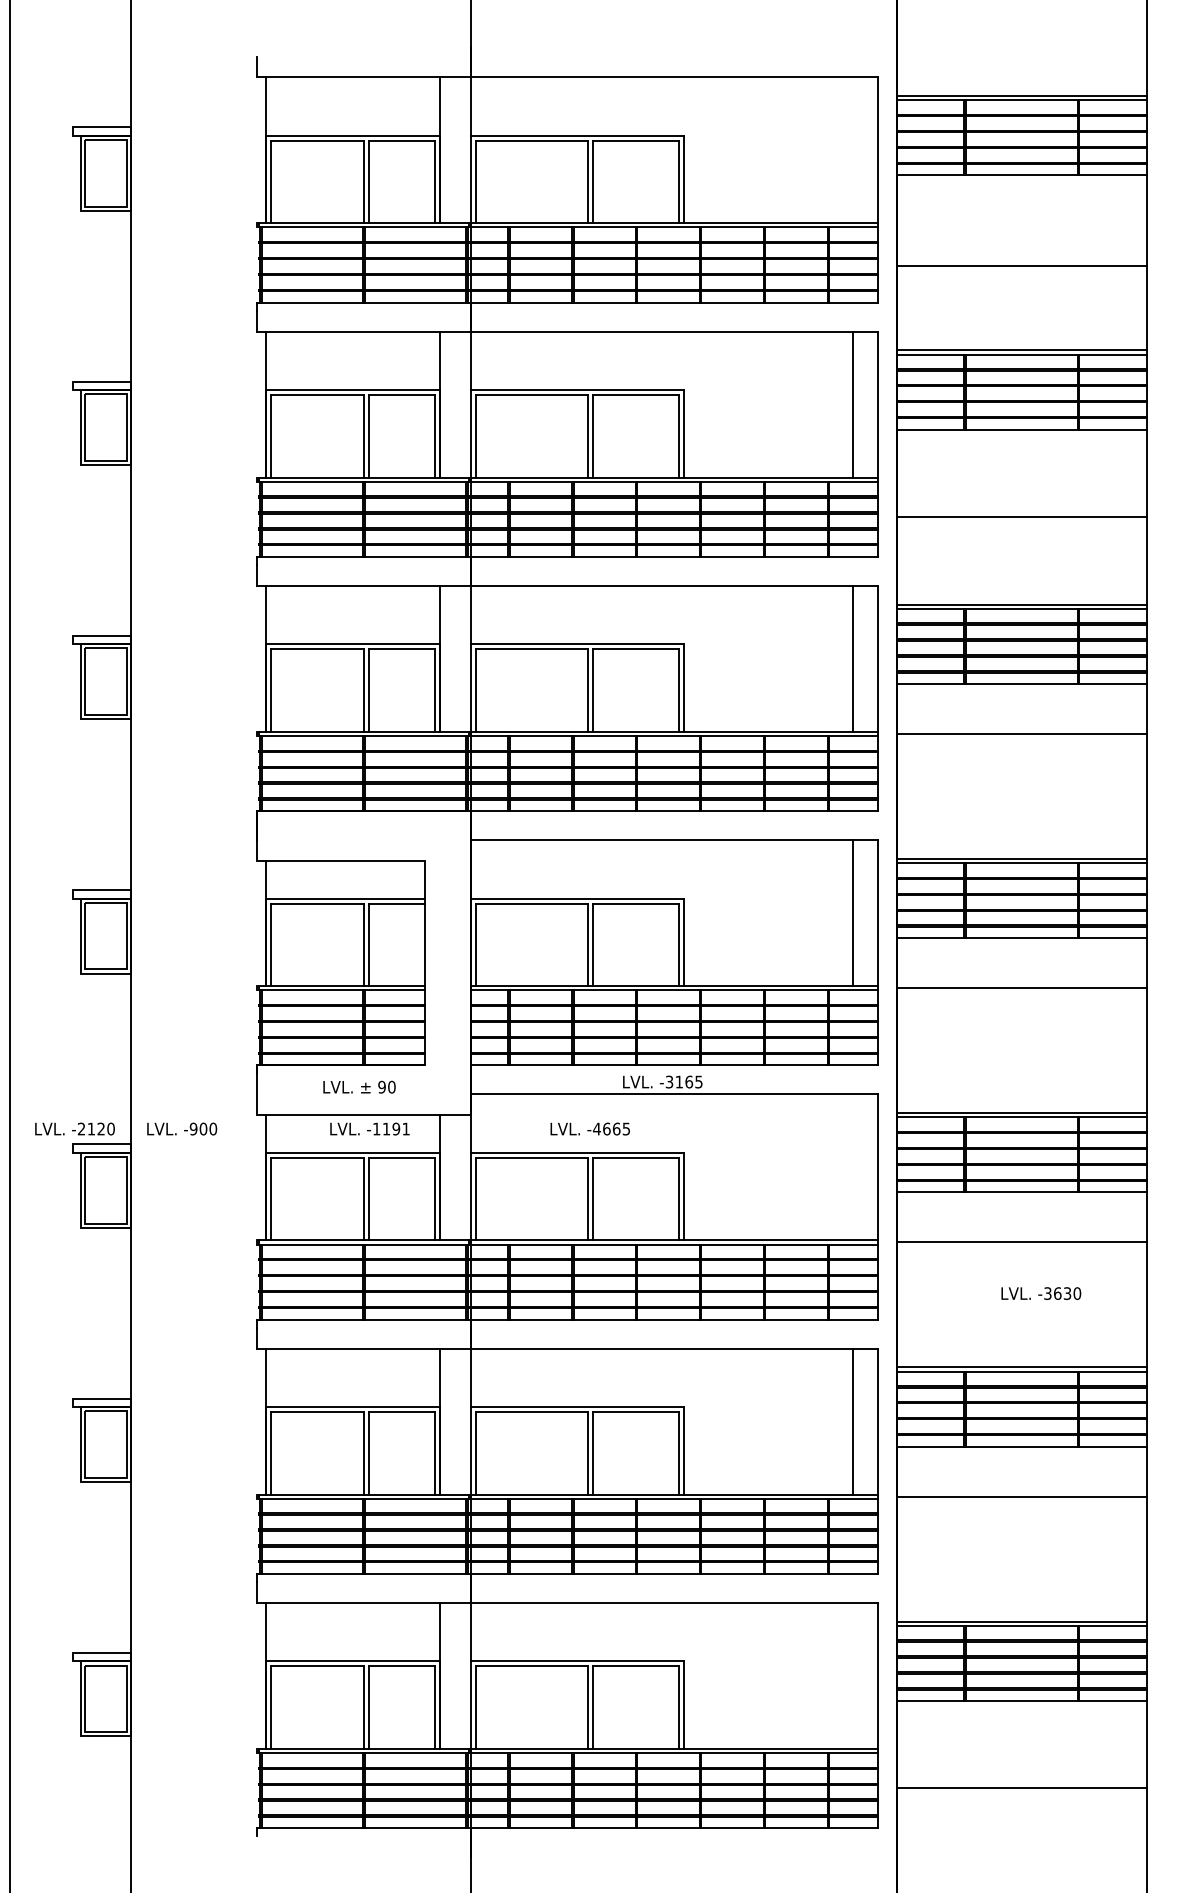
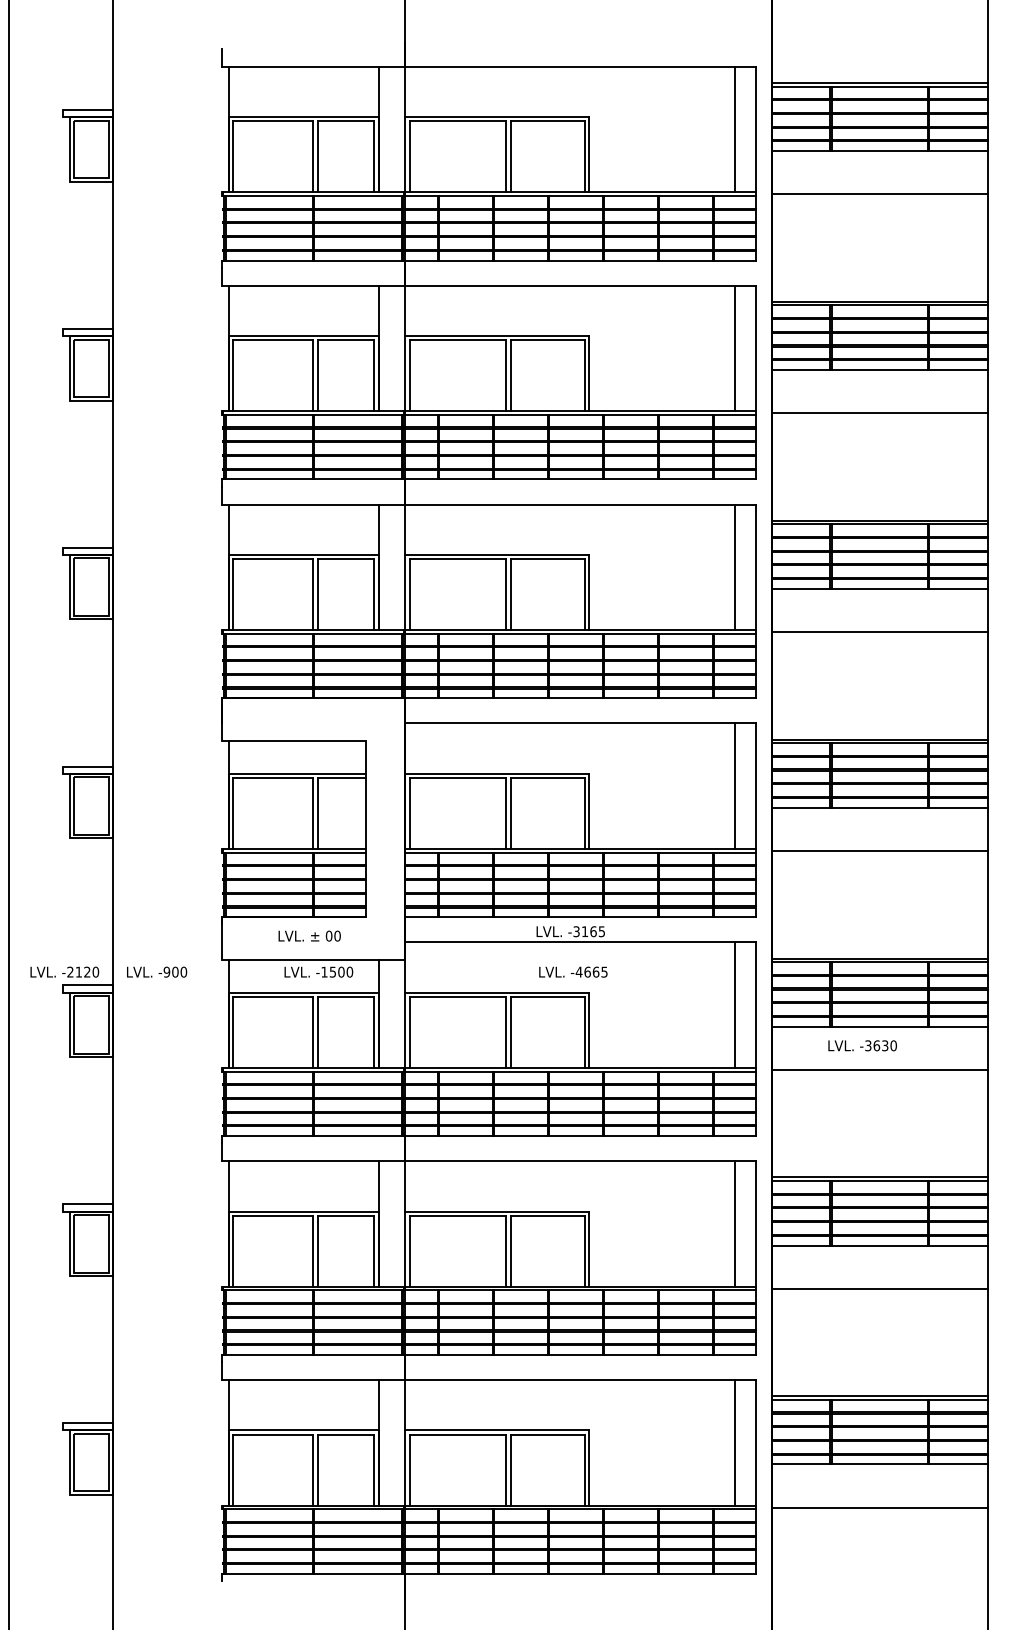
line: (852, 150) -> (734, 129), added
line: (1021, 266) -> (879, 194), moved
line: (1021, 517) -> (879, 413), moved
text: (381, 1087) -> (328, 936), 90 -> 00
text: (396, 1128) -> (341, 971), -1191 -> -1500
text: (590, 1128) -> (573, 971), moved
line: (852, 1166) -> (734, 1004), added
text: (1041, 1293) -> (862, 1045), moved
line: (852, 1675) -> (734, 1442), added
line: (1021, 1788) -> (879, 1507), moved

